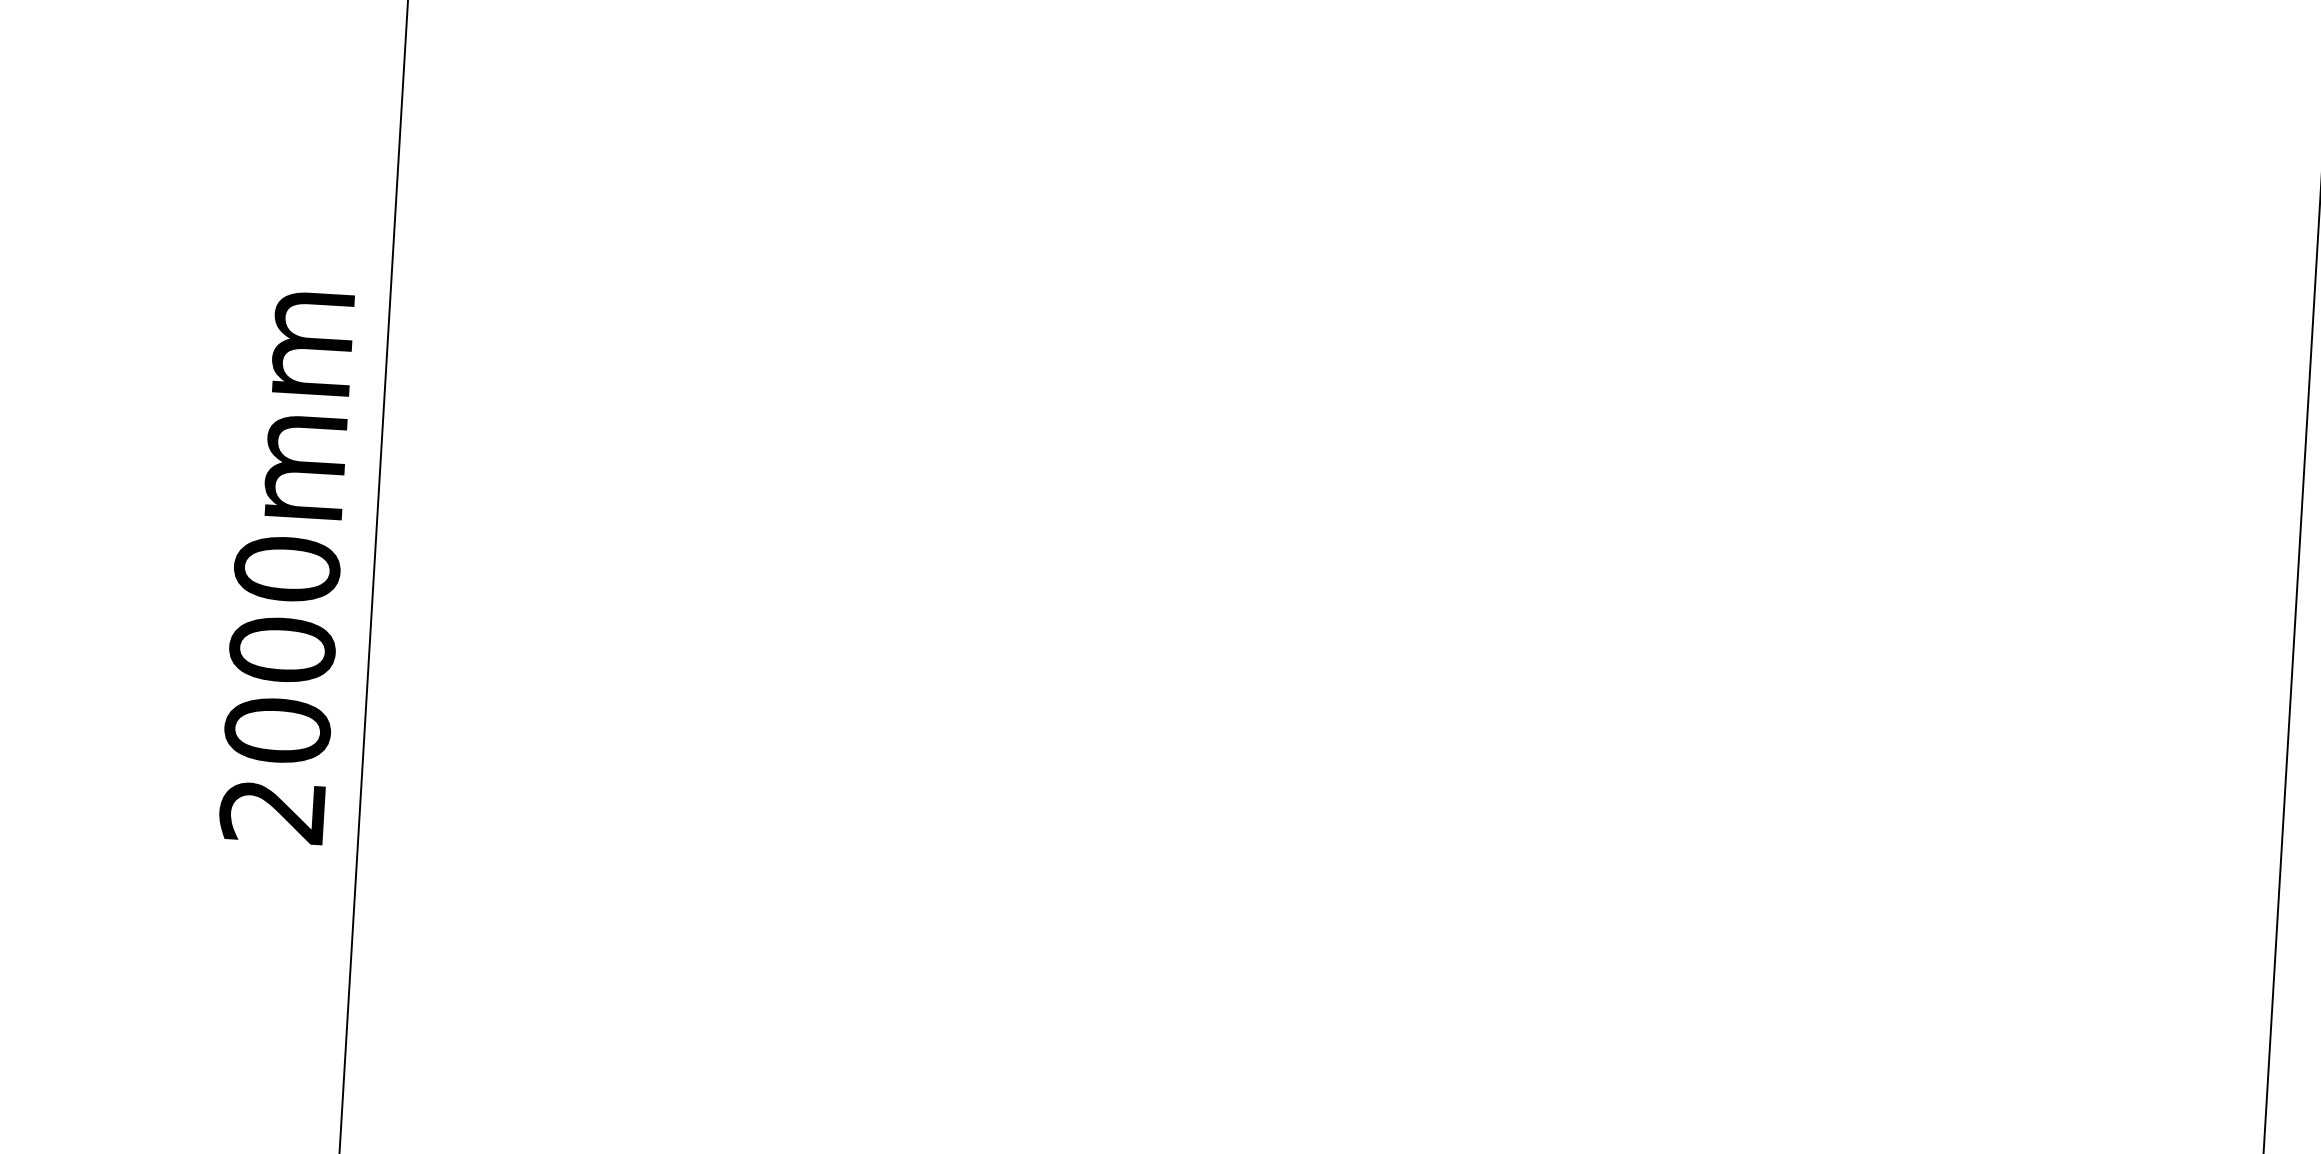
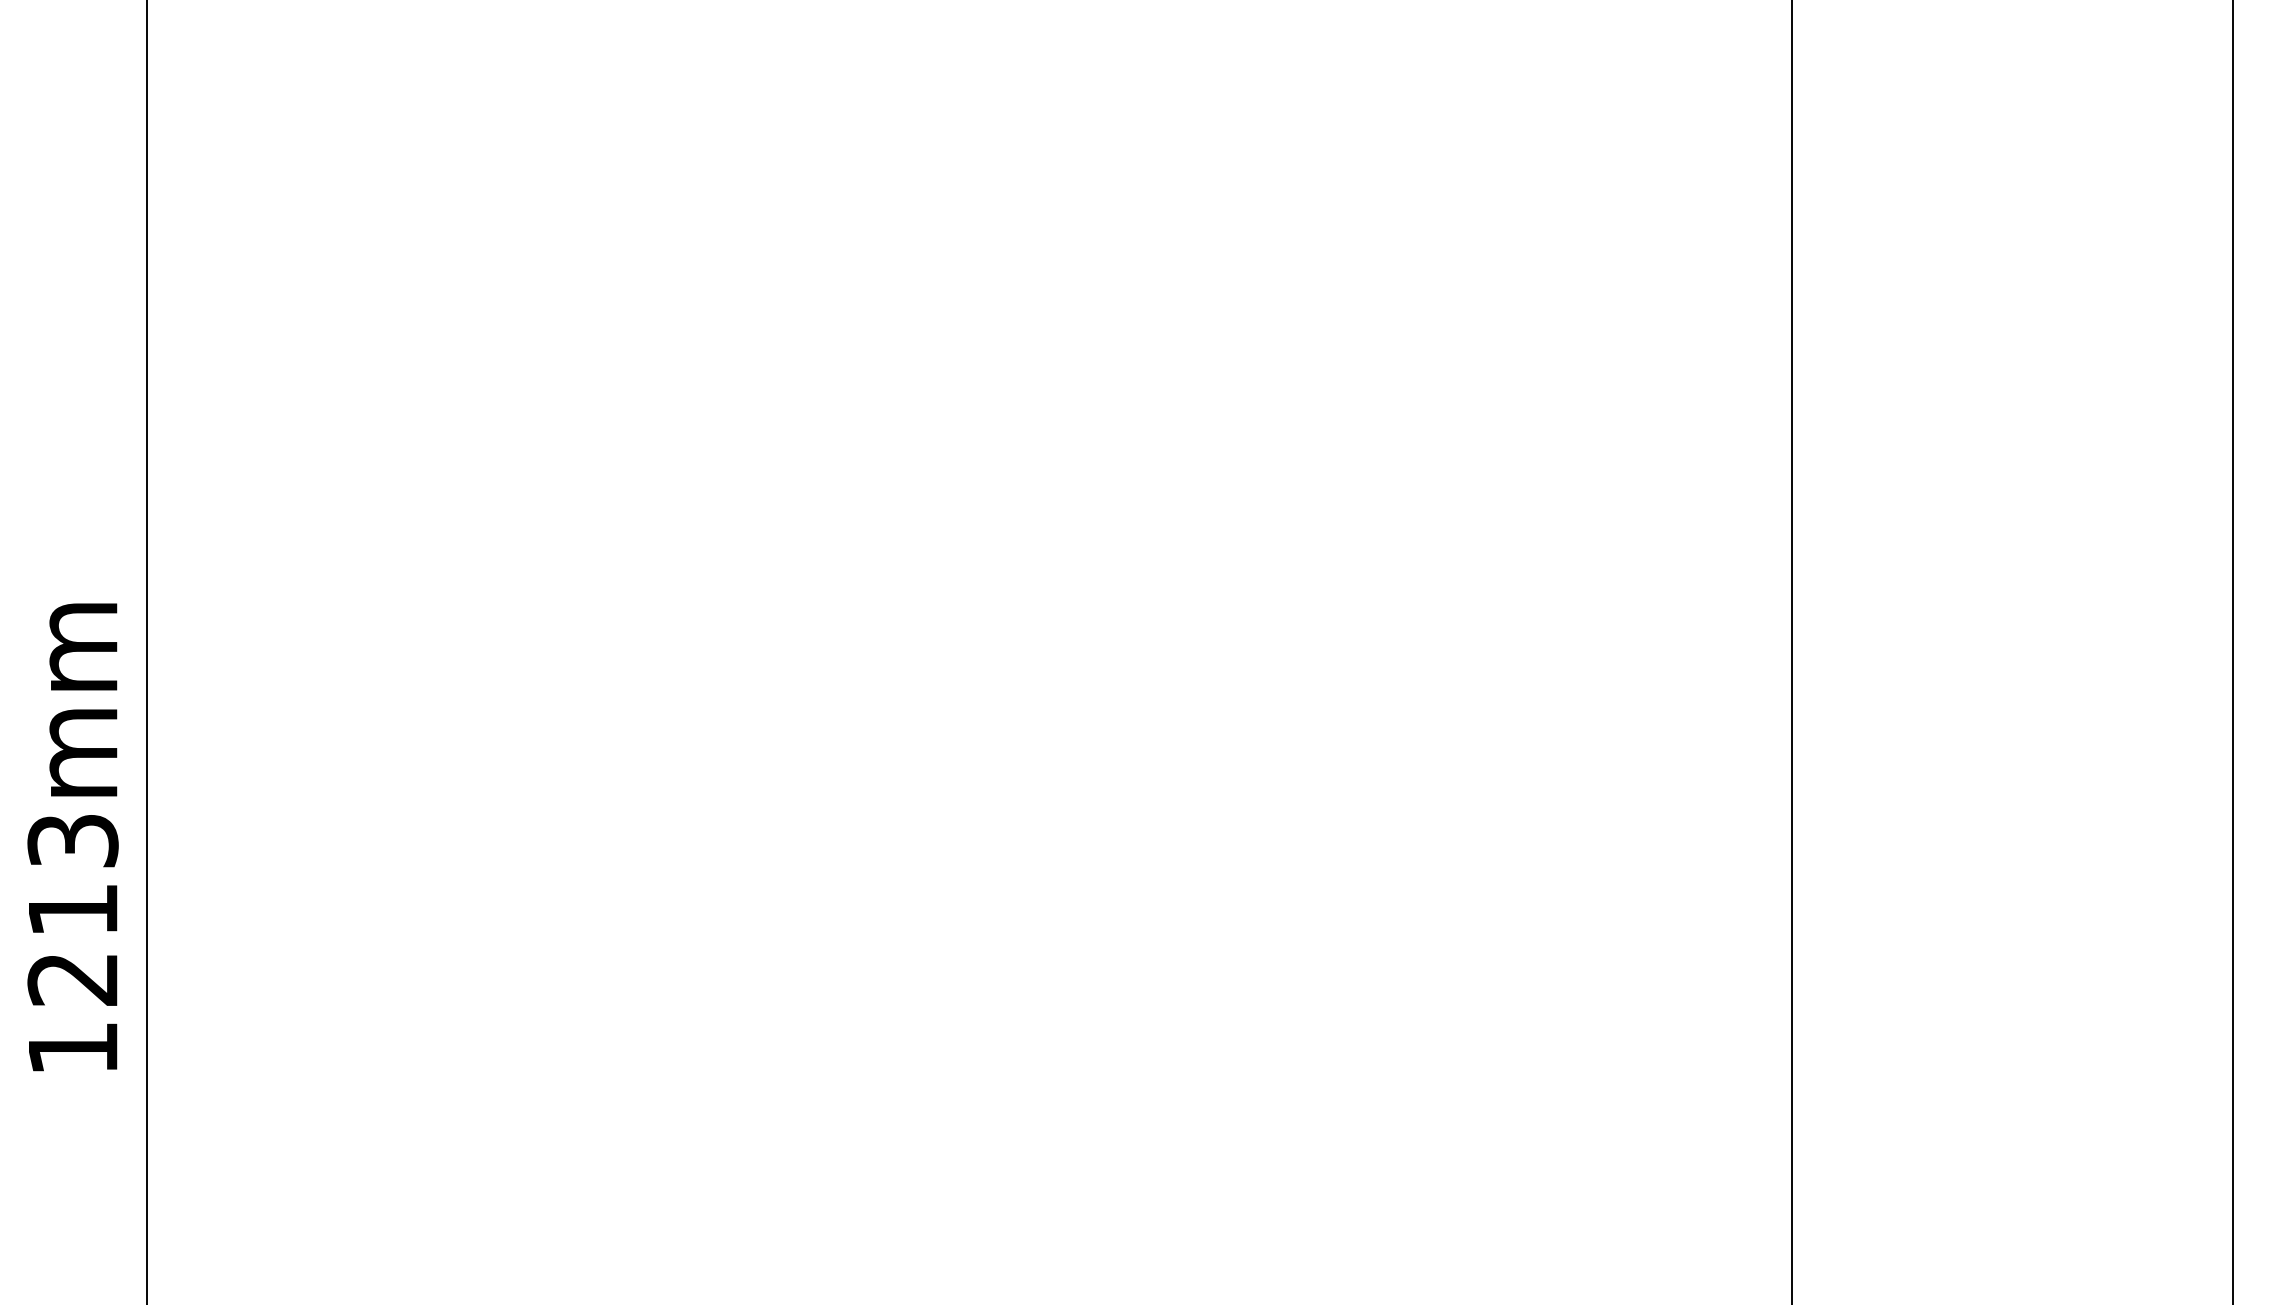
text: (279, 690) -> (72, 944), 2000mm -> 1213mm

